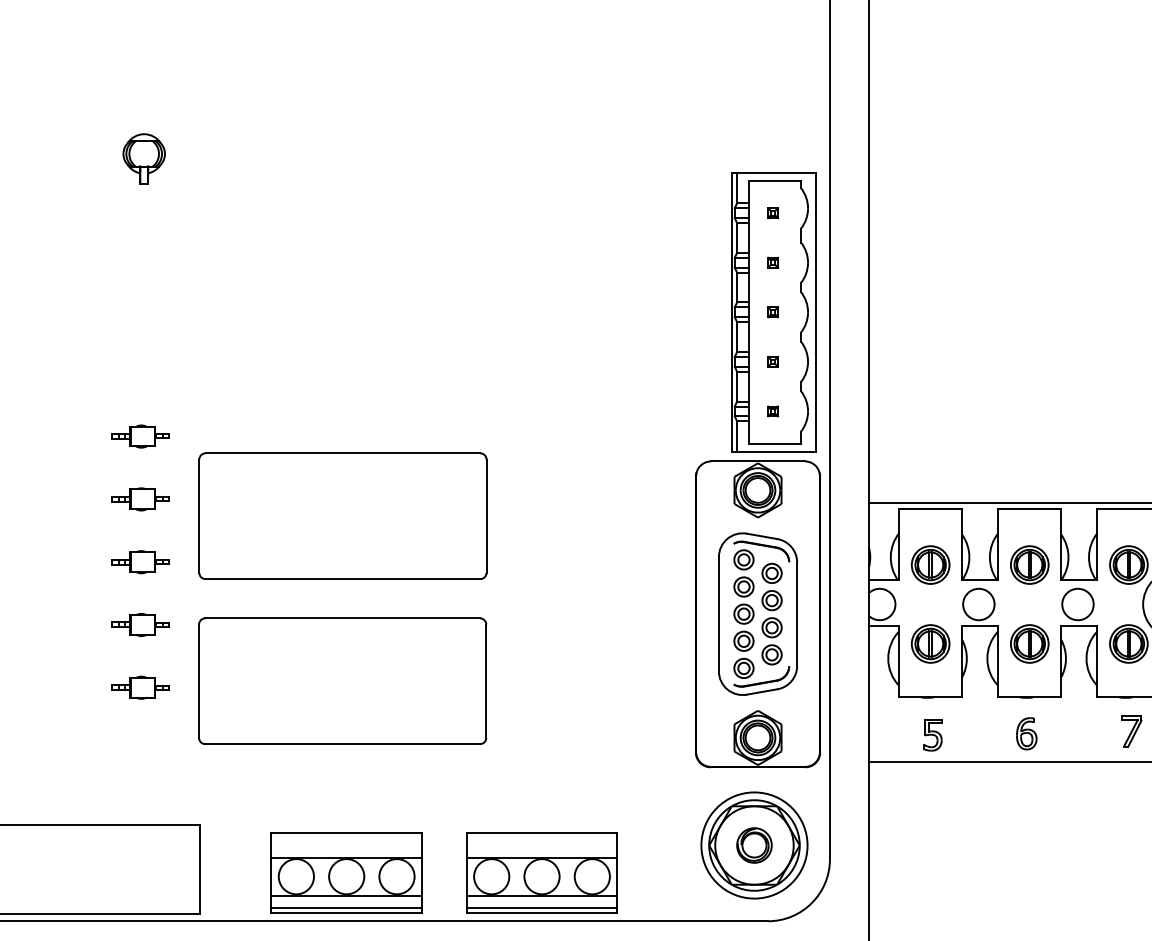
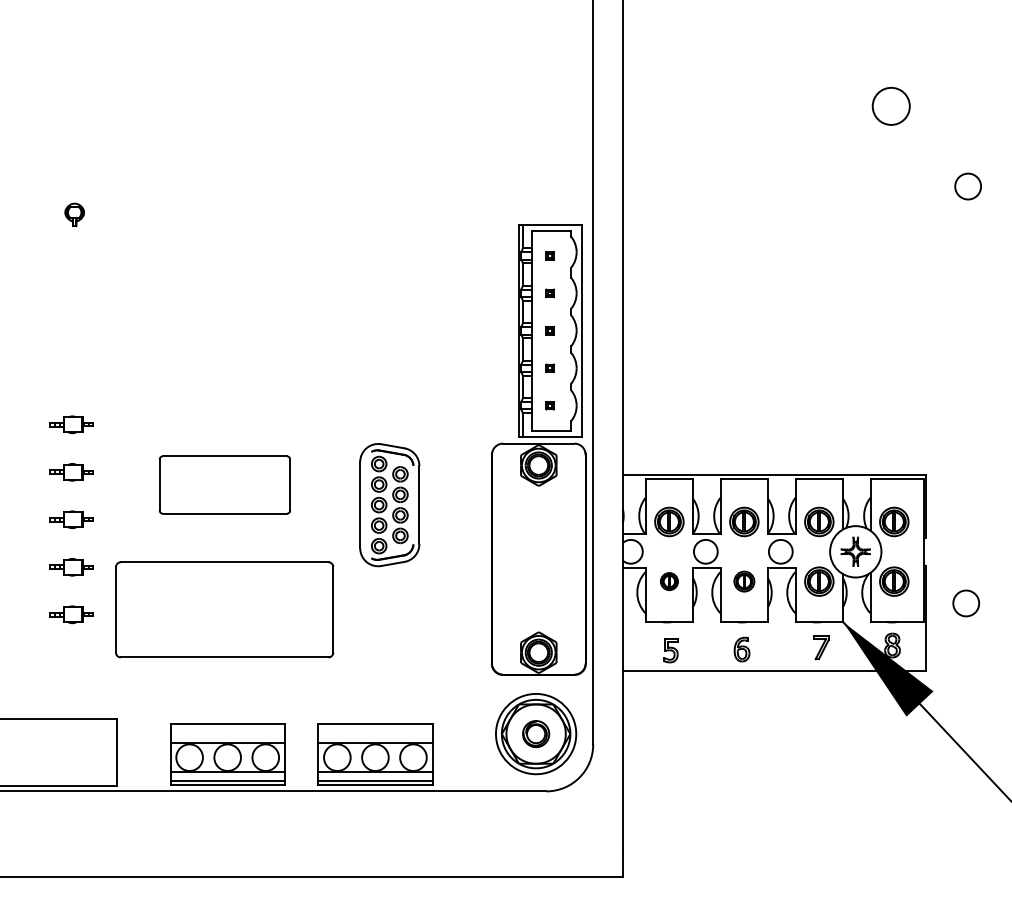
part: (144, 158) -> (74, 214), size x0.6
part: (342, 515) -> (224, 484), size x0.6
part: (757, 614) -> (389, 505), moved
part: (930, 643) -> (669, 581), size x0.6
part: (1029, 643) -> (744, 581), size x0.7

